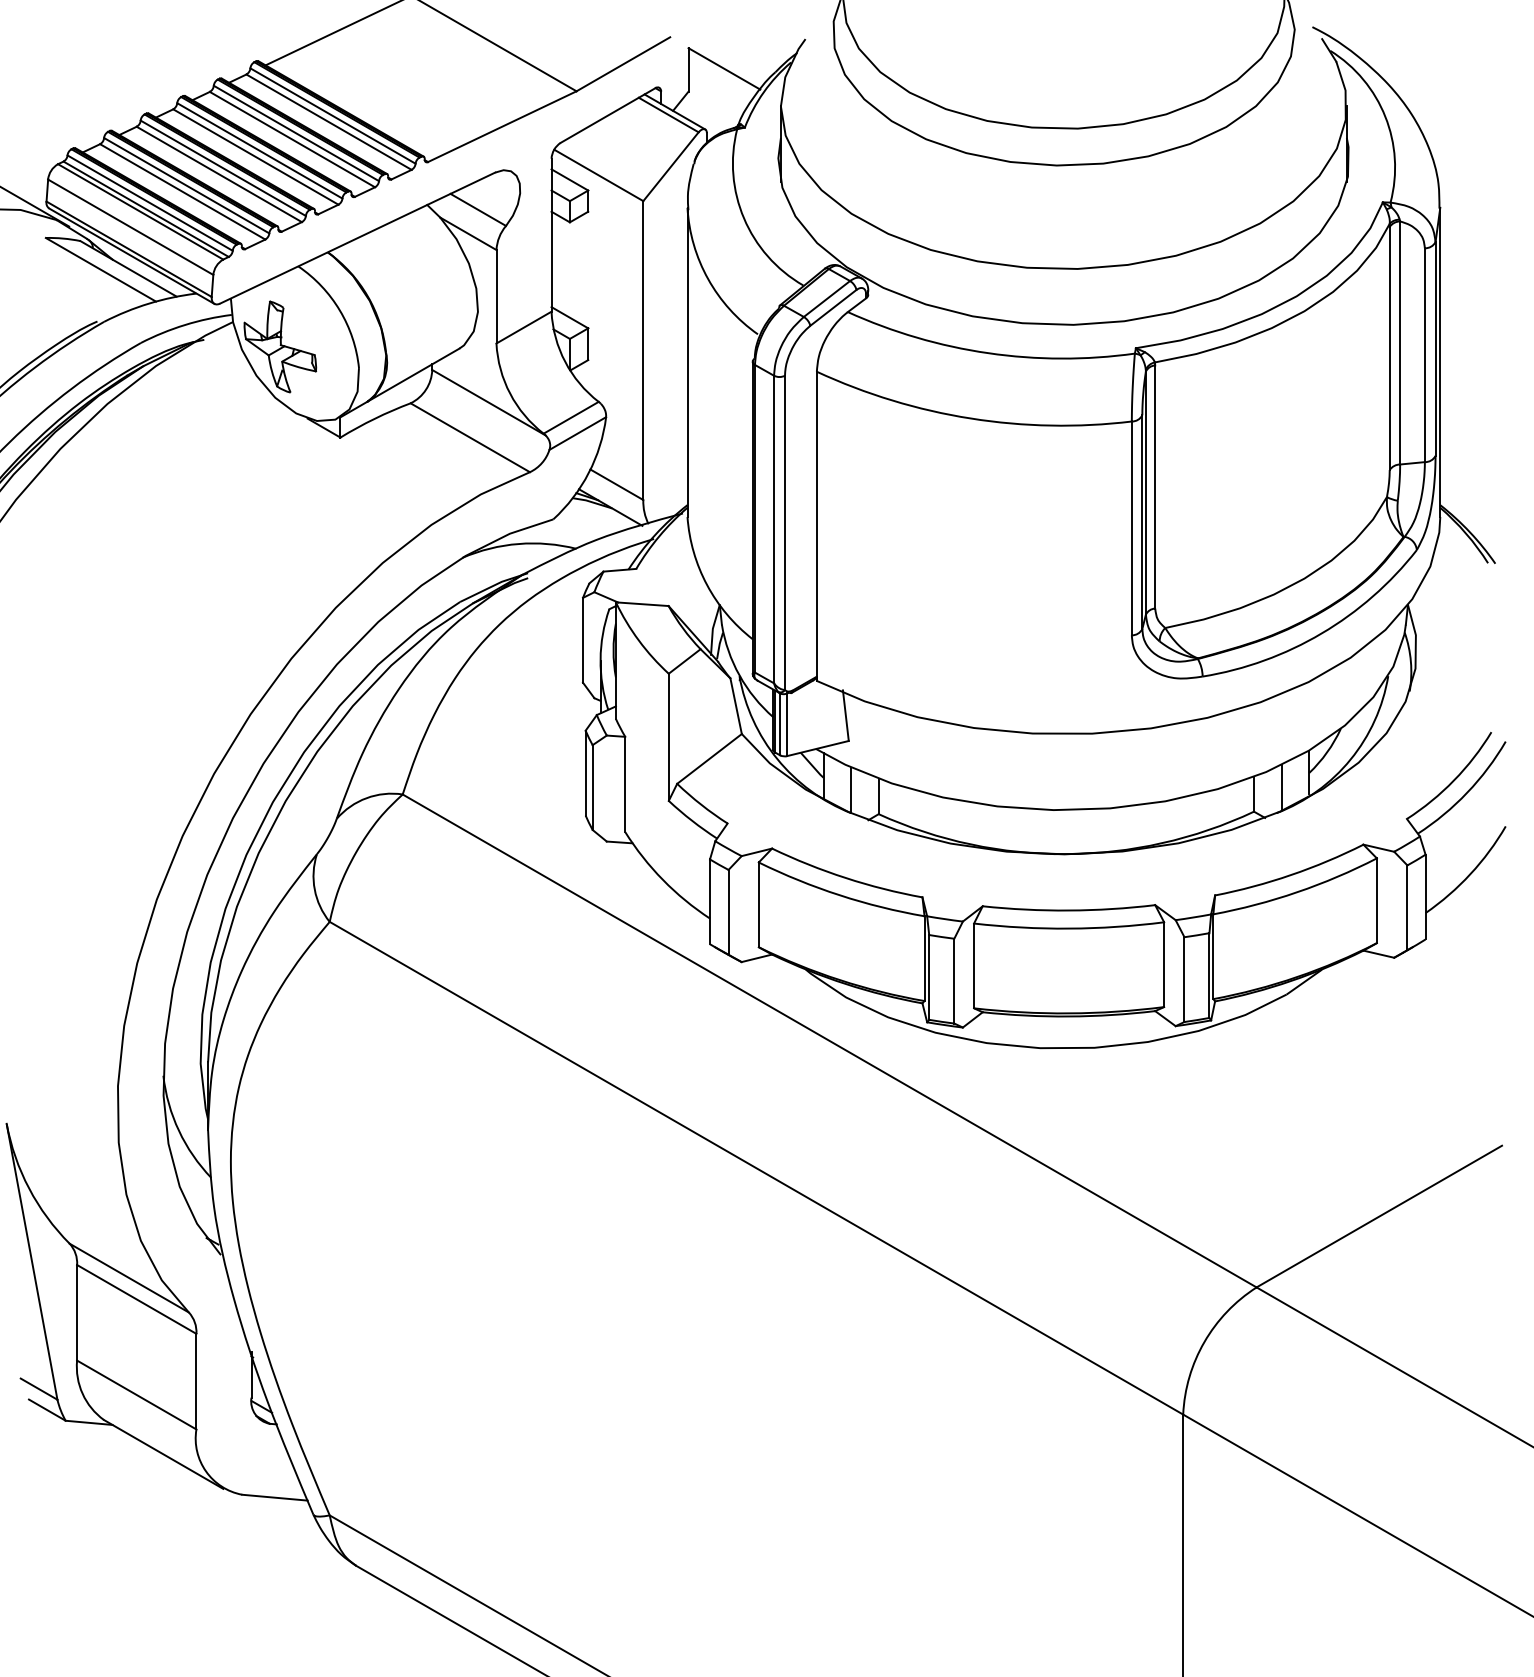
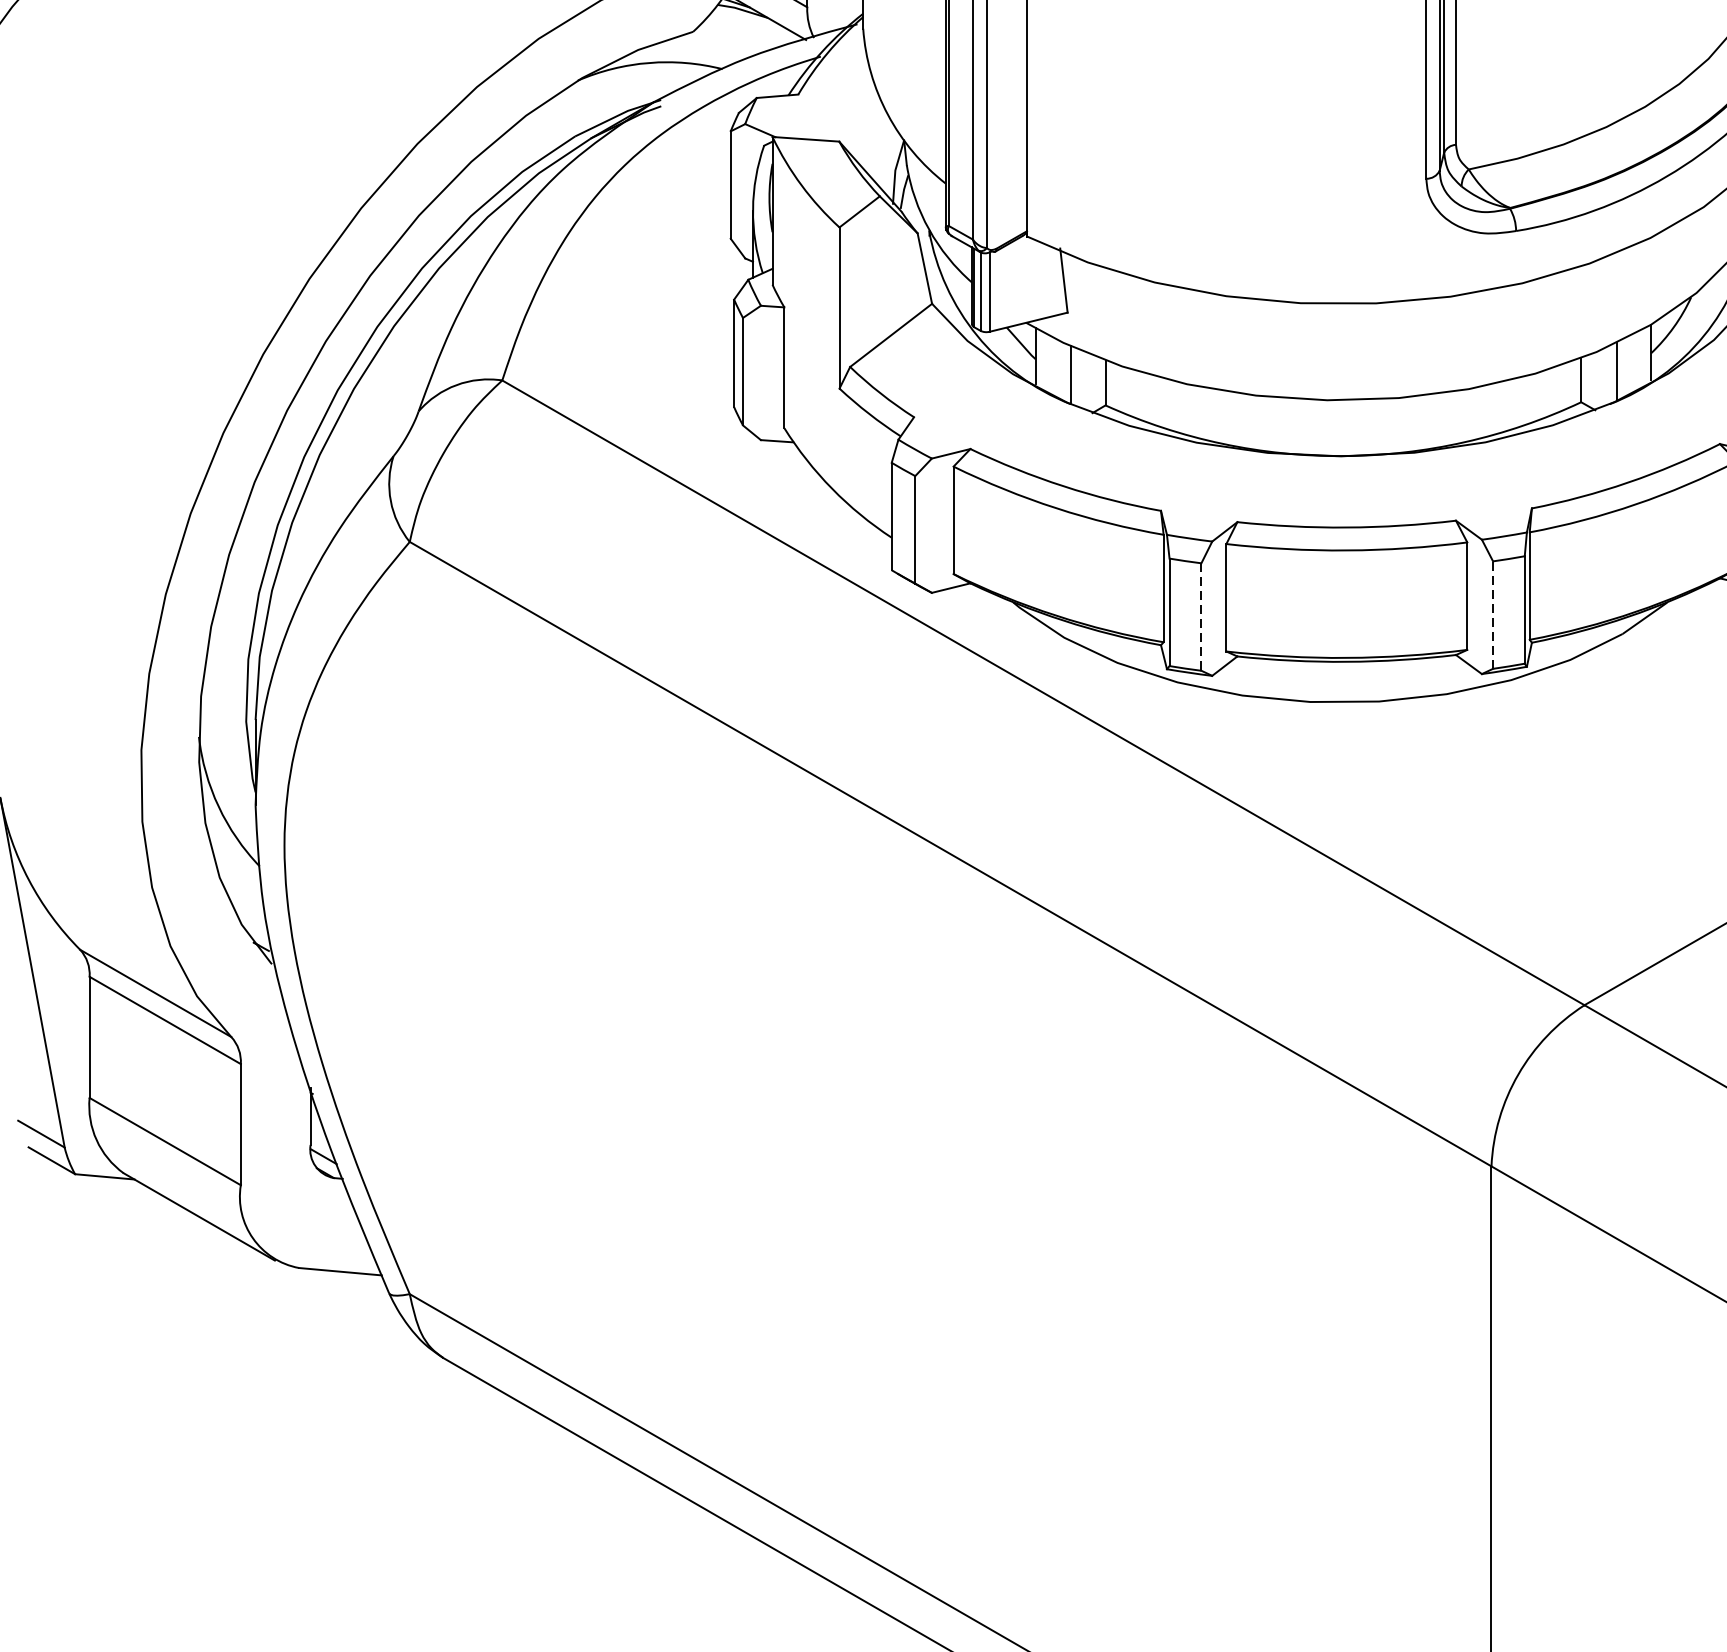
line: (1184, 979) -> (1493, 614), solid -> dashed
line: (954, 981) -> (1201, 617), solid -> dashed

